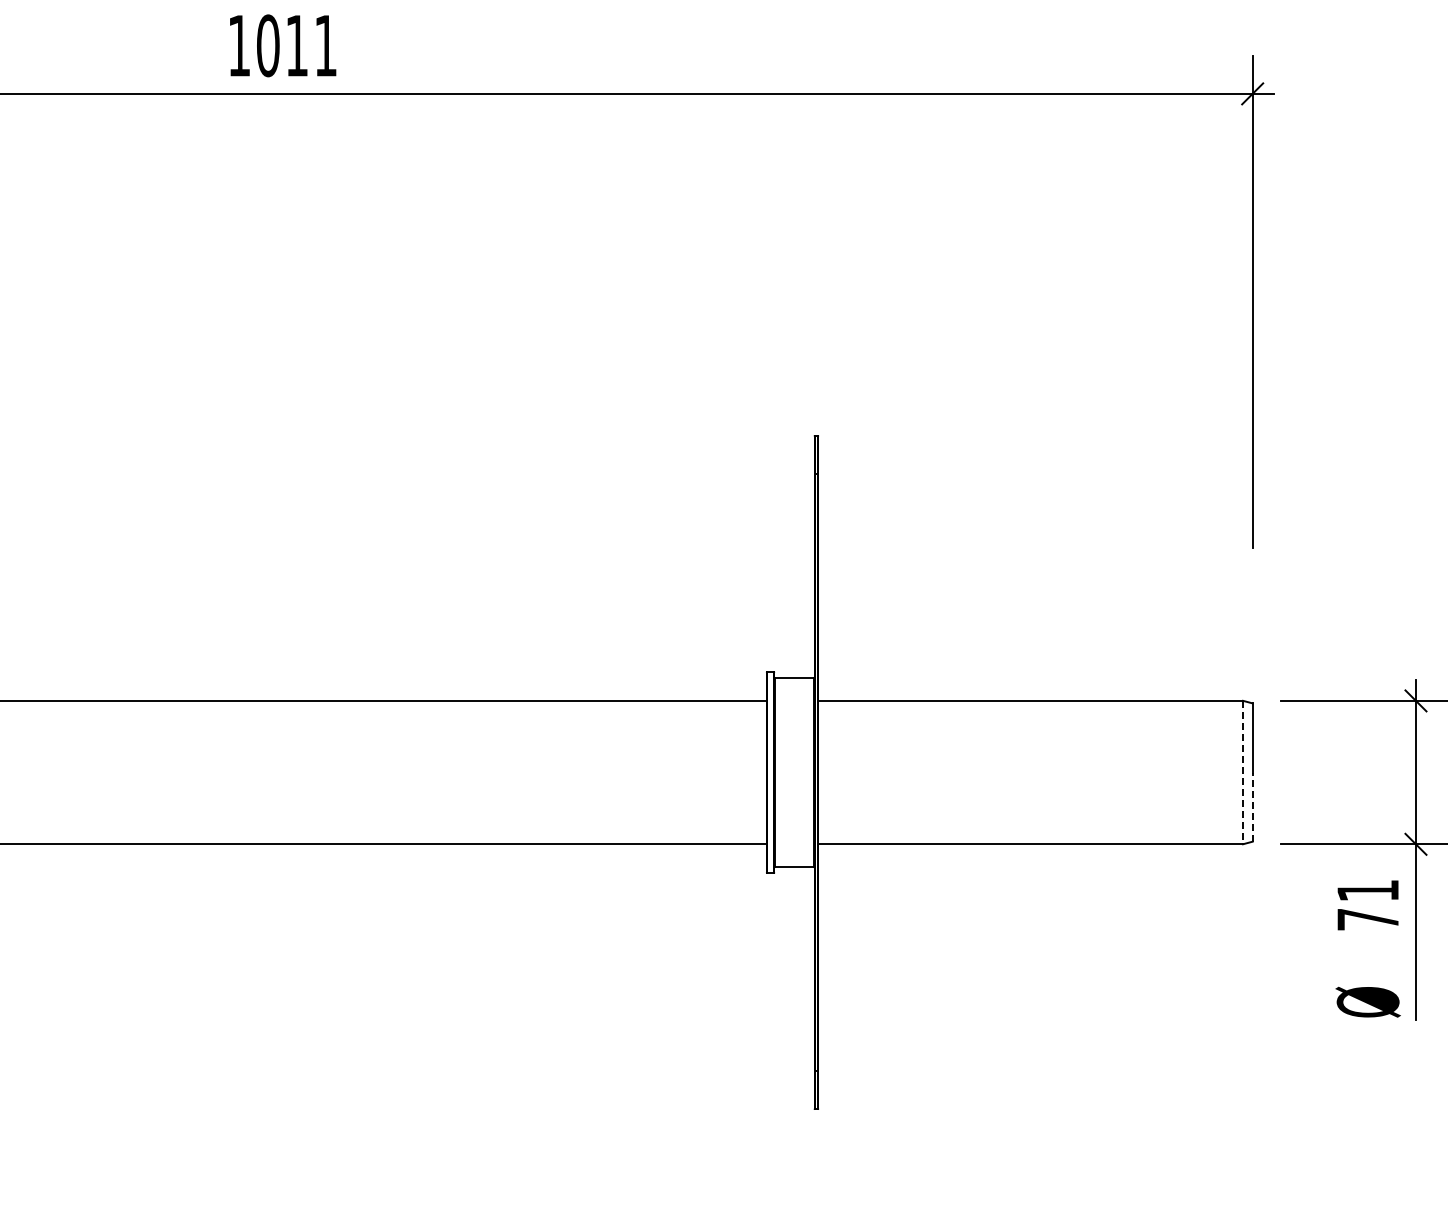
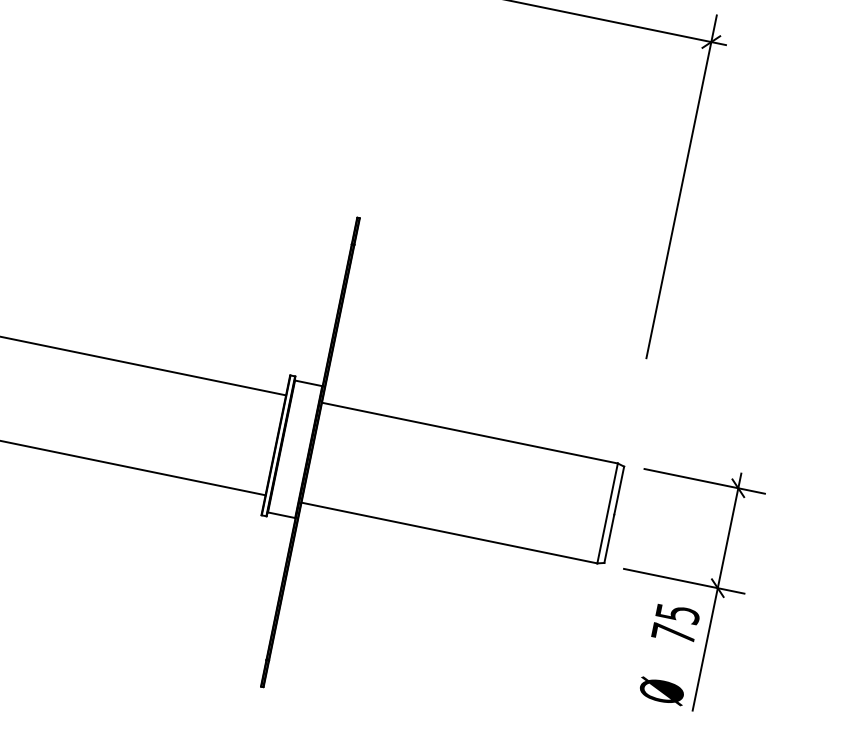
line: (1243, 772) -> (607, 513), dashed -> solid
line: (1252, 807) -> (609, 539), dashed -> solid
text: (1368, 890) -> (678, 613), 71 -> 75

